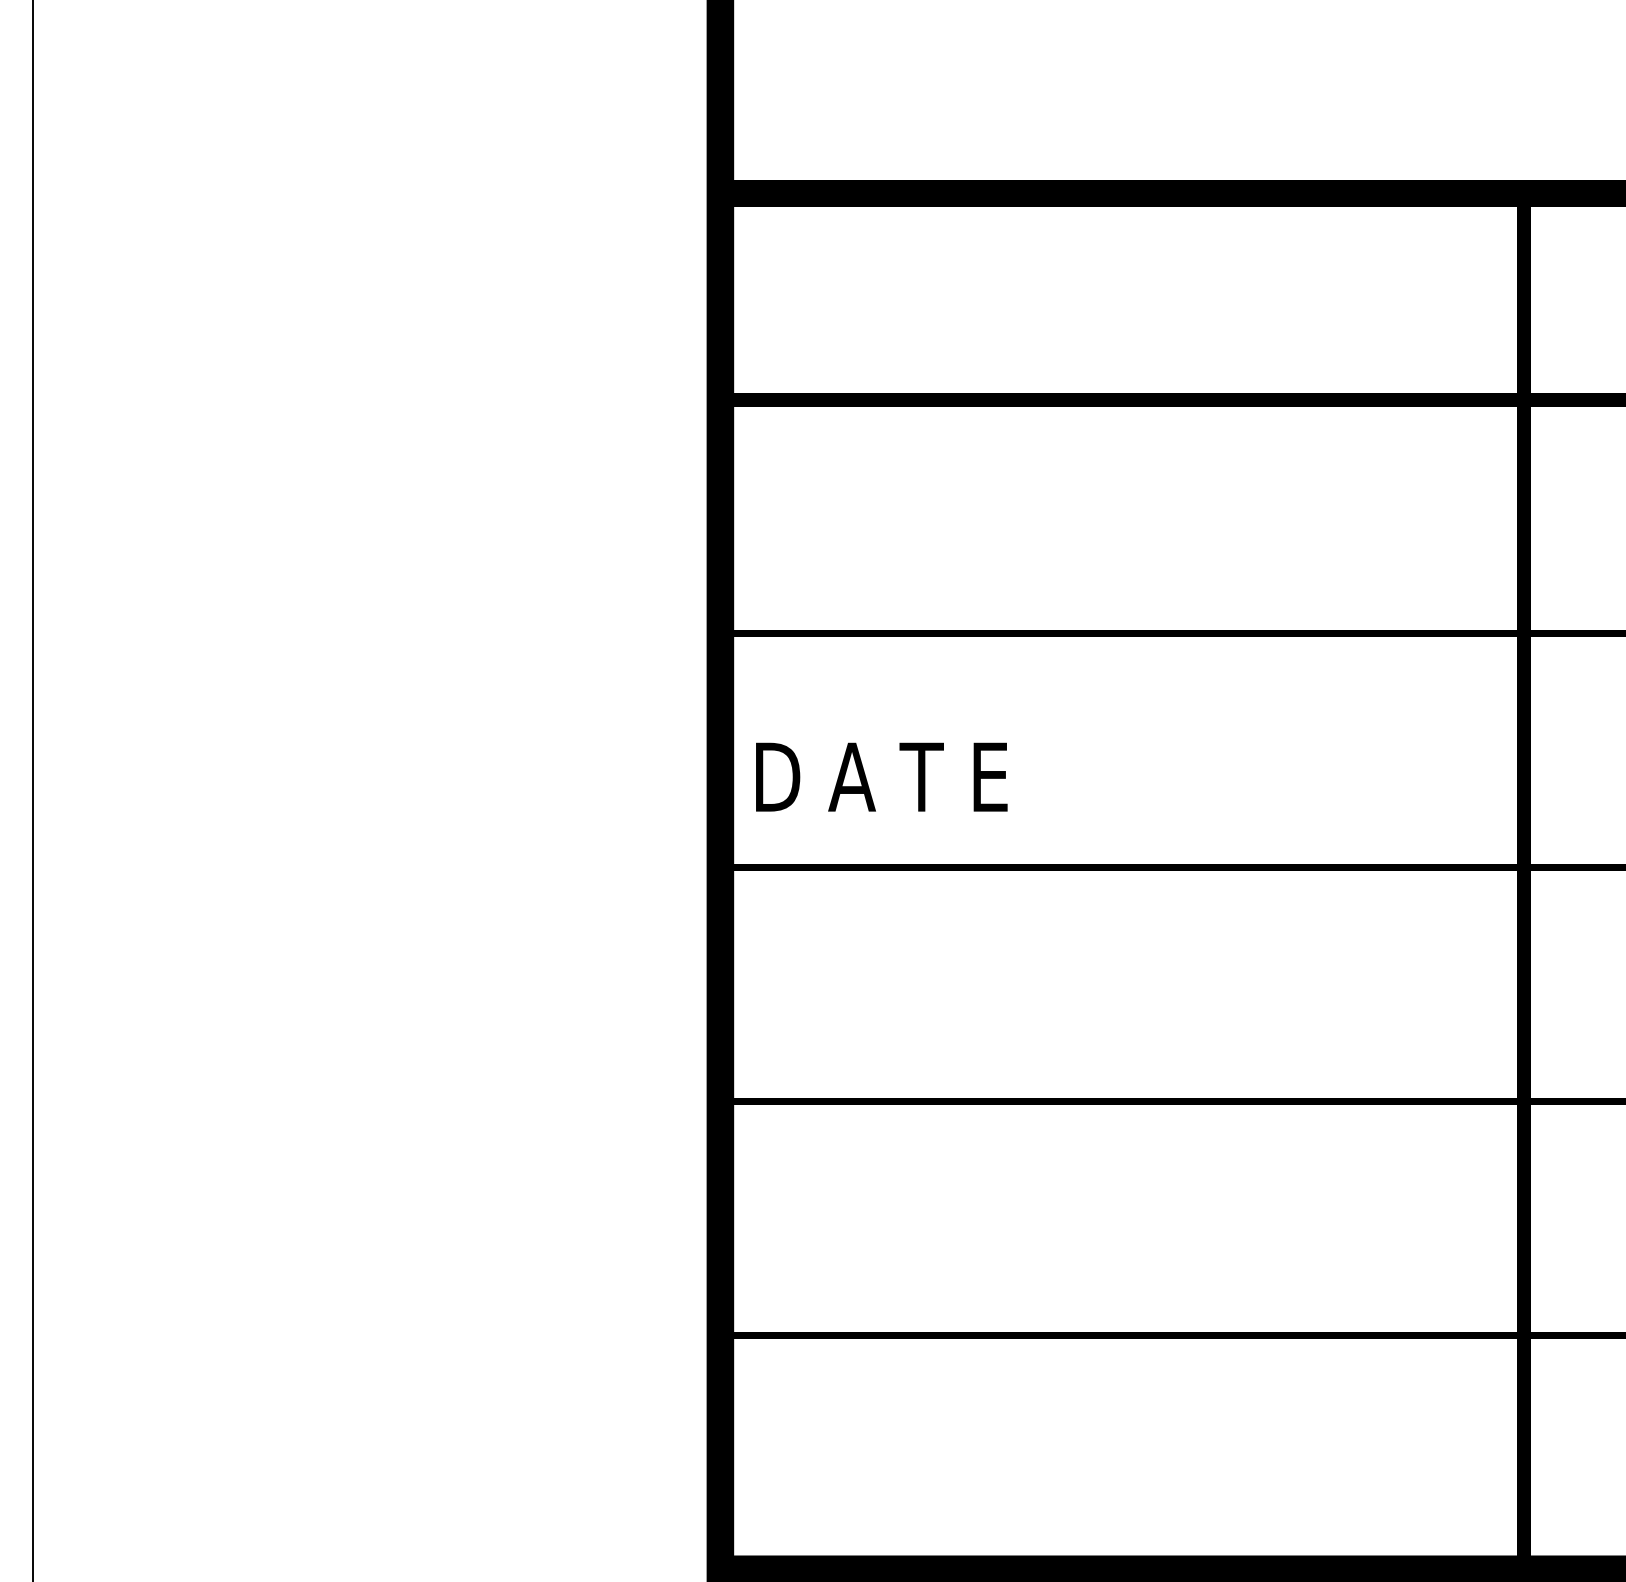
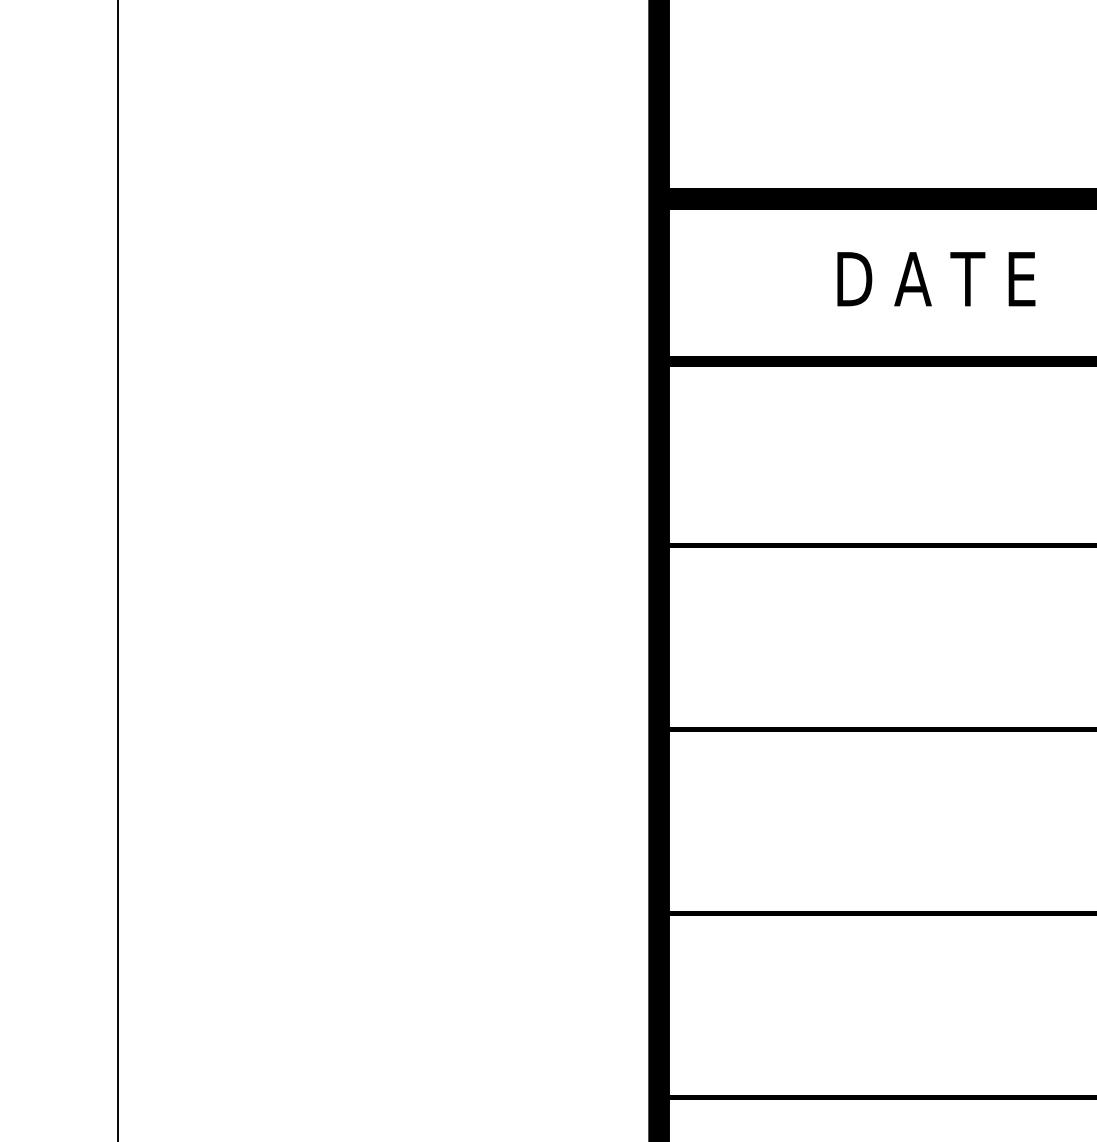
text: (881, 776) -> (936, 278), moved

